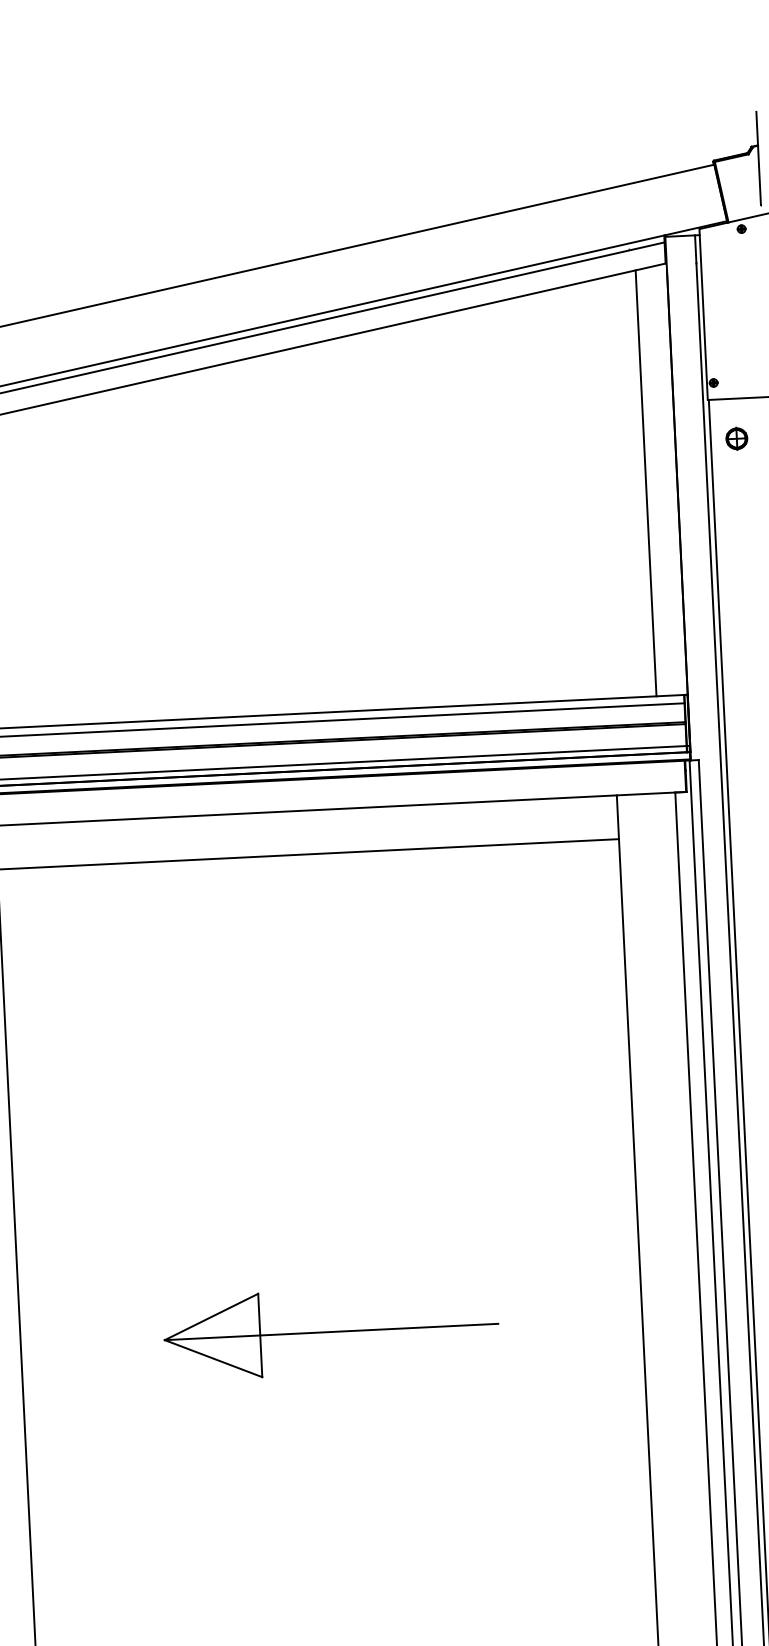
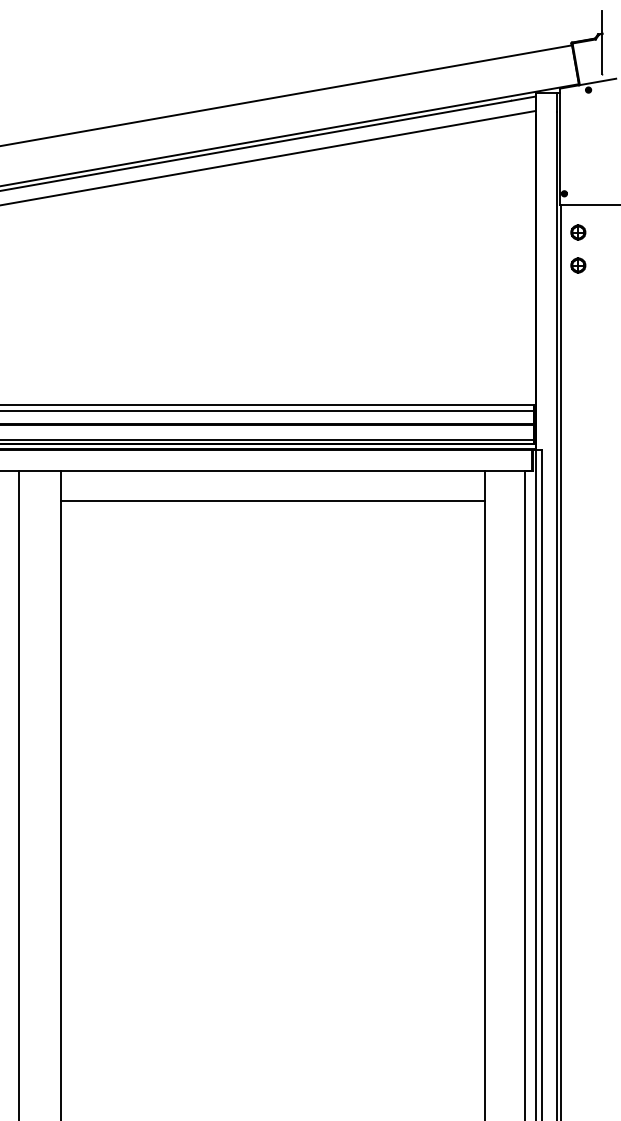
line: (646, 482) -> (515, 259), removed
part: (739, 487) -> (578, 265), added
part: (330, 1332) -> (272, 826), removed

